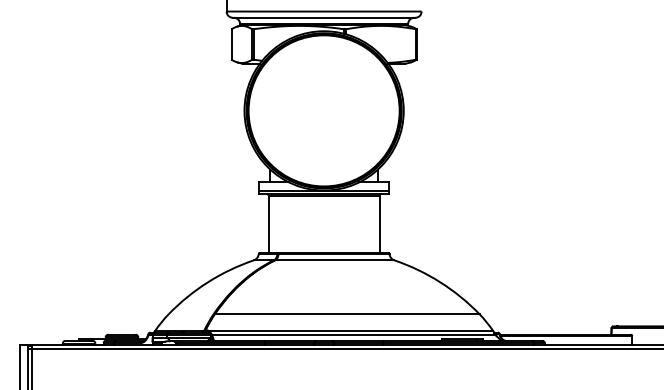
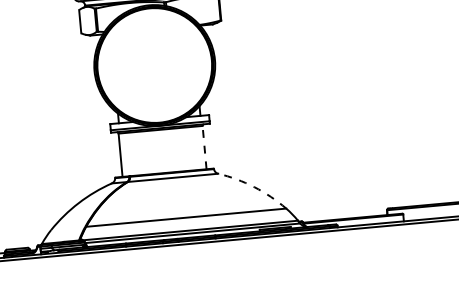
line: (379, 224) -> (204, 147), solid -> dashed
arc: (440, 282) -> (254, 187), solid -> dashed

